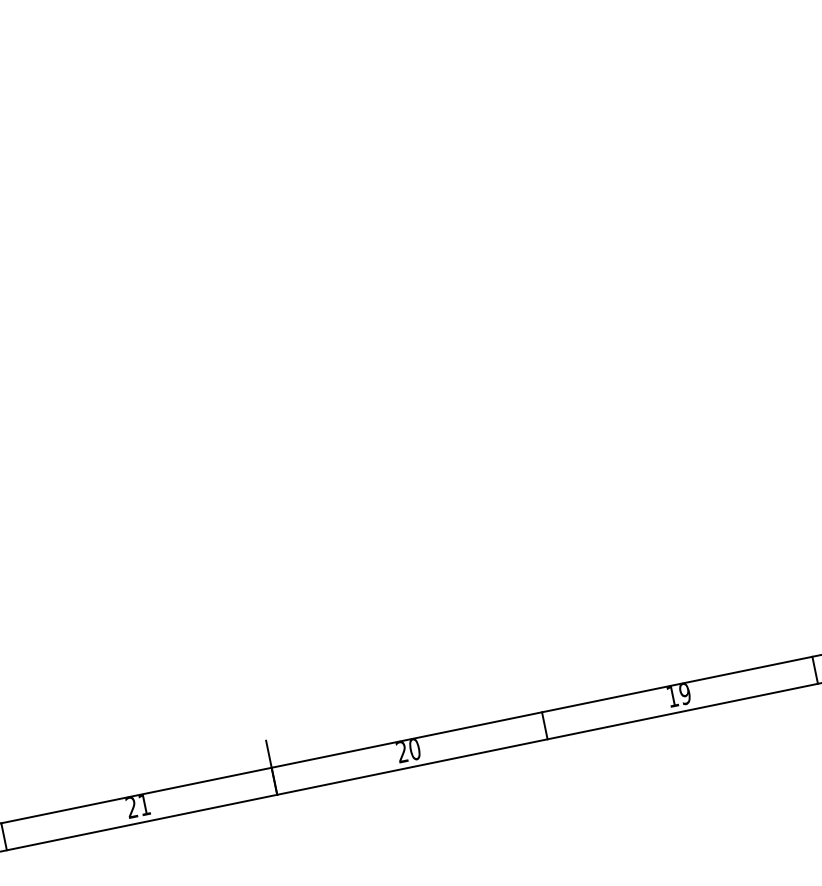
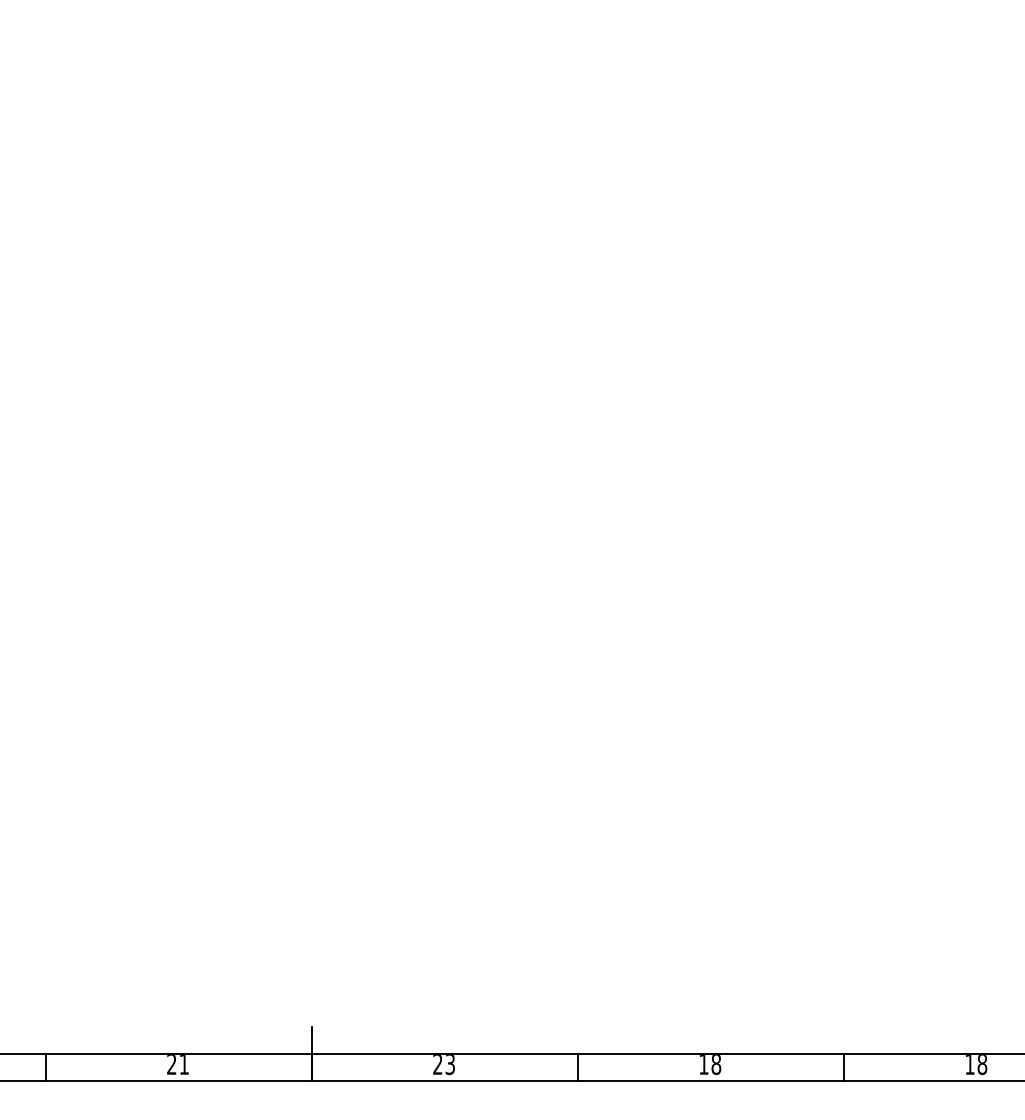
text: (685, 695) -> (716, 1065), 19 -> 18
text: (415, 749) -> (450, 1064), 20 -> 23

